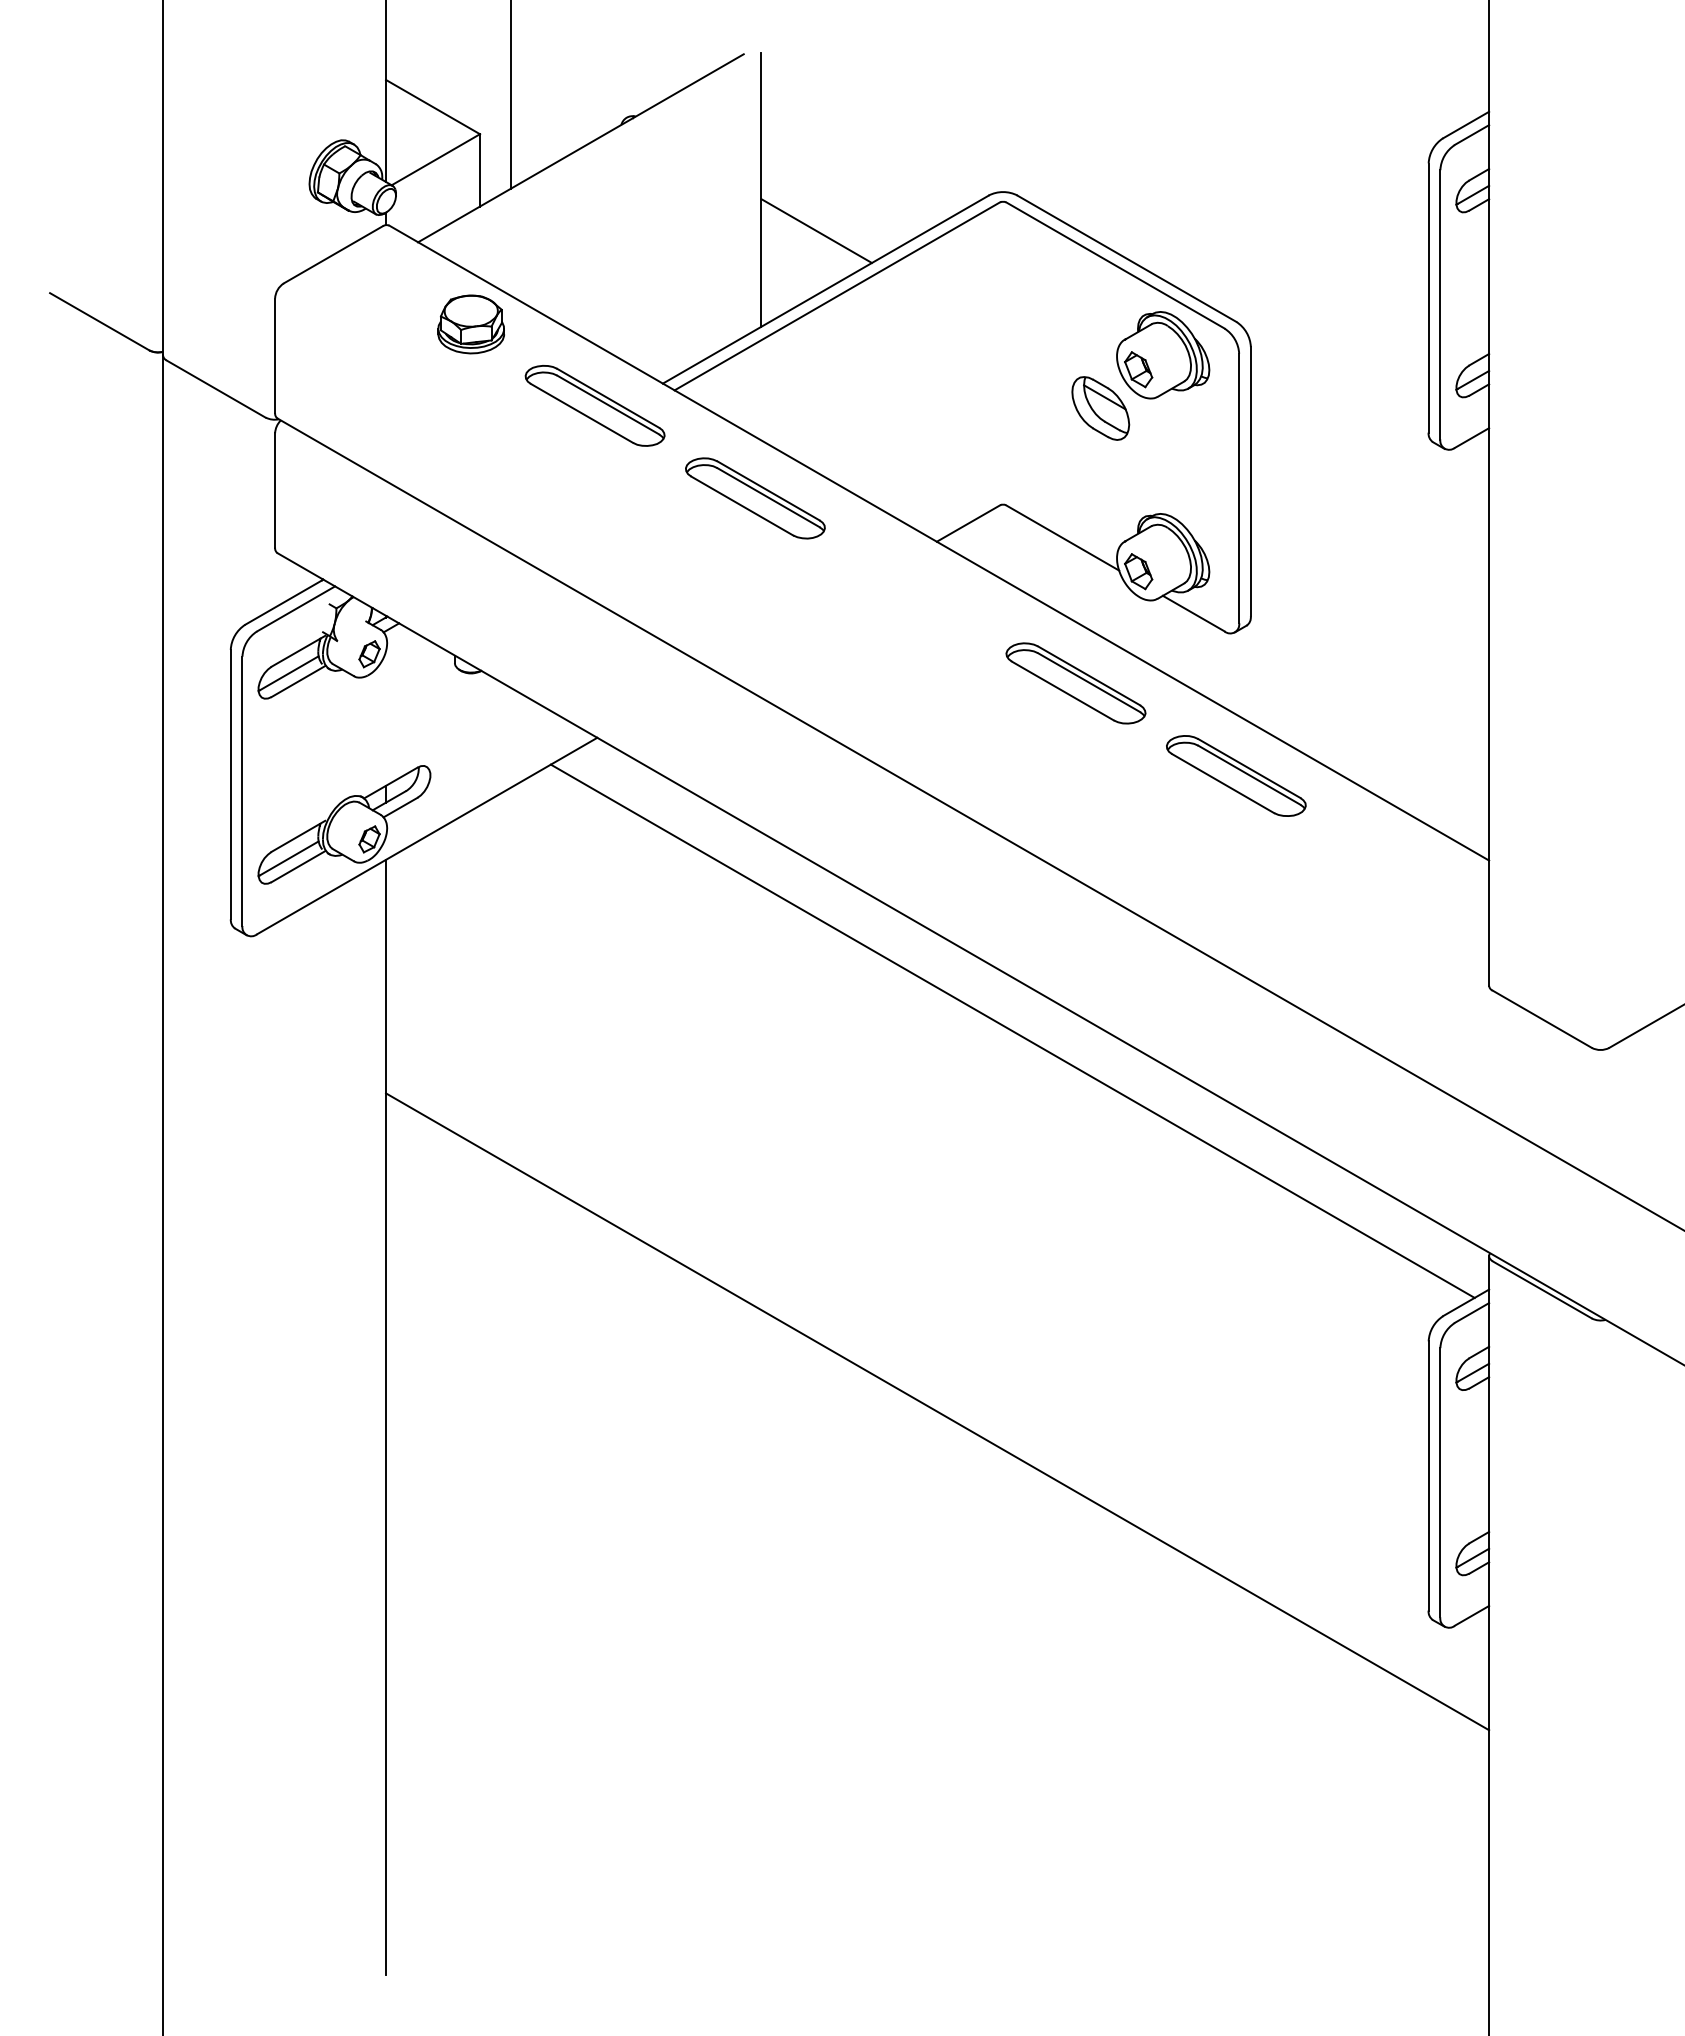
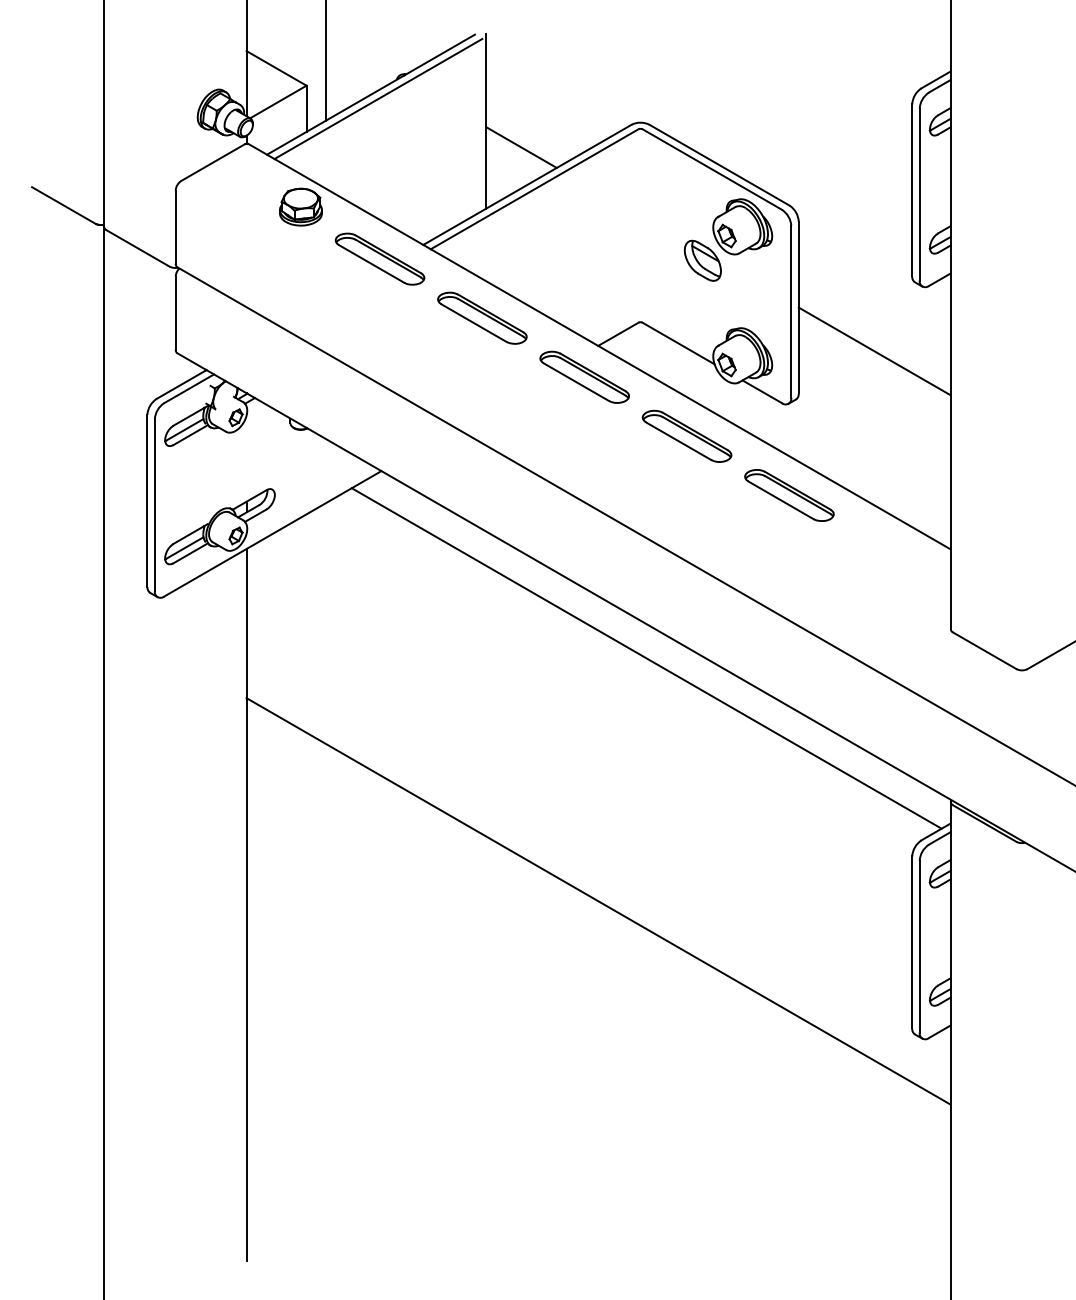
line: (592, 154) -> (378, 98), added
line: (1369, 550) -> (874, 351), added
part: (915, 589) -> (584, 376), added

